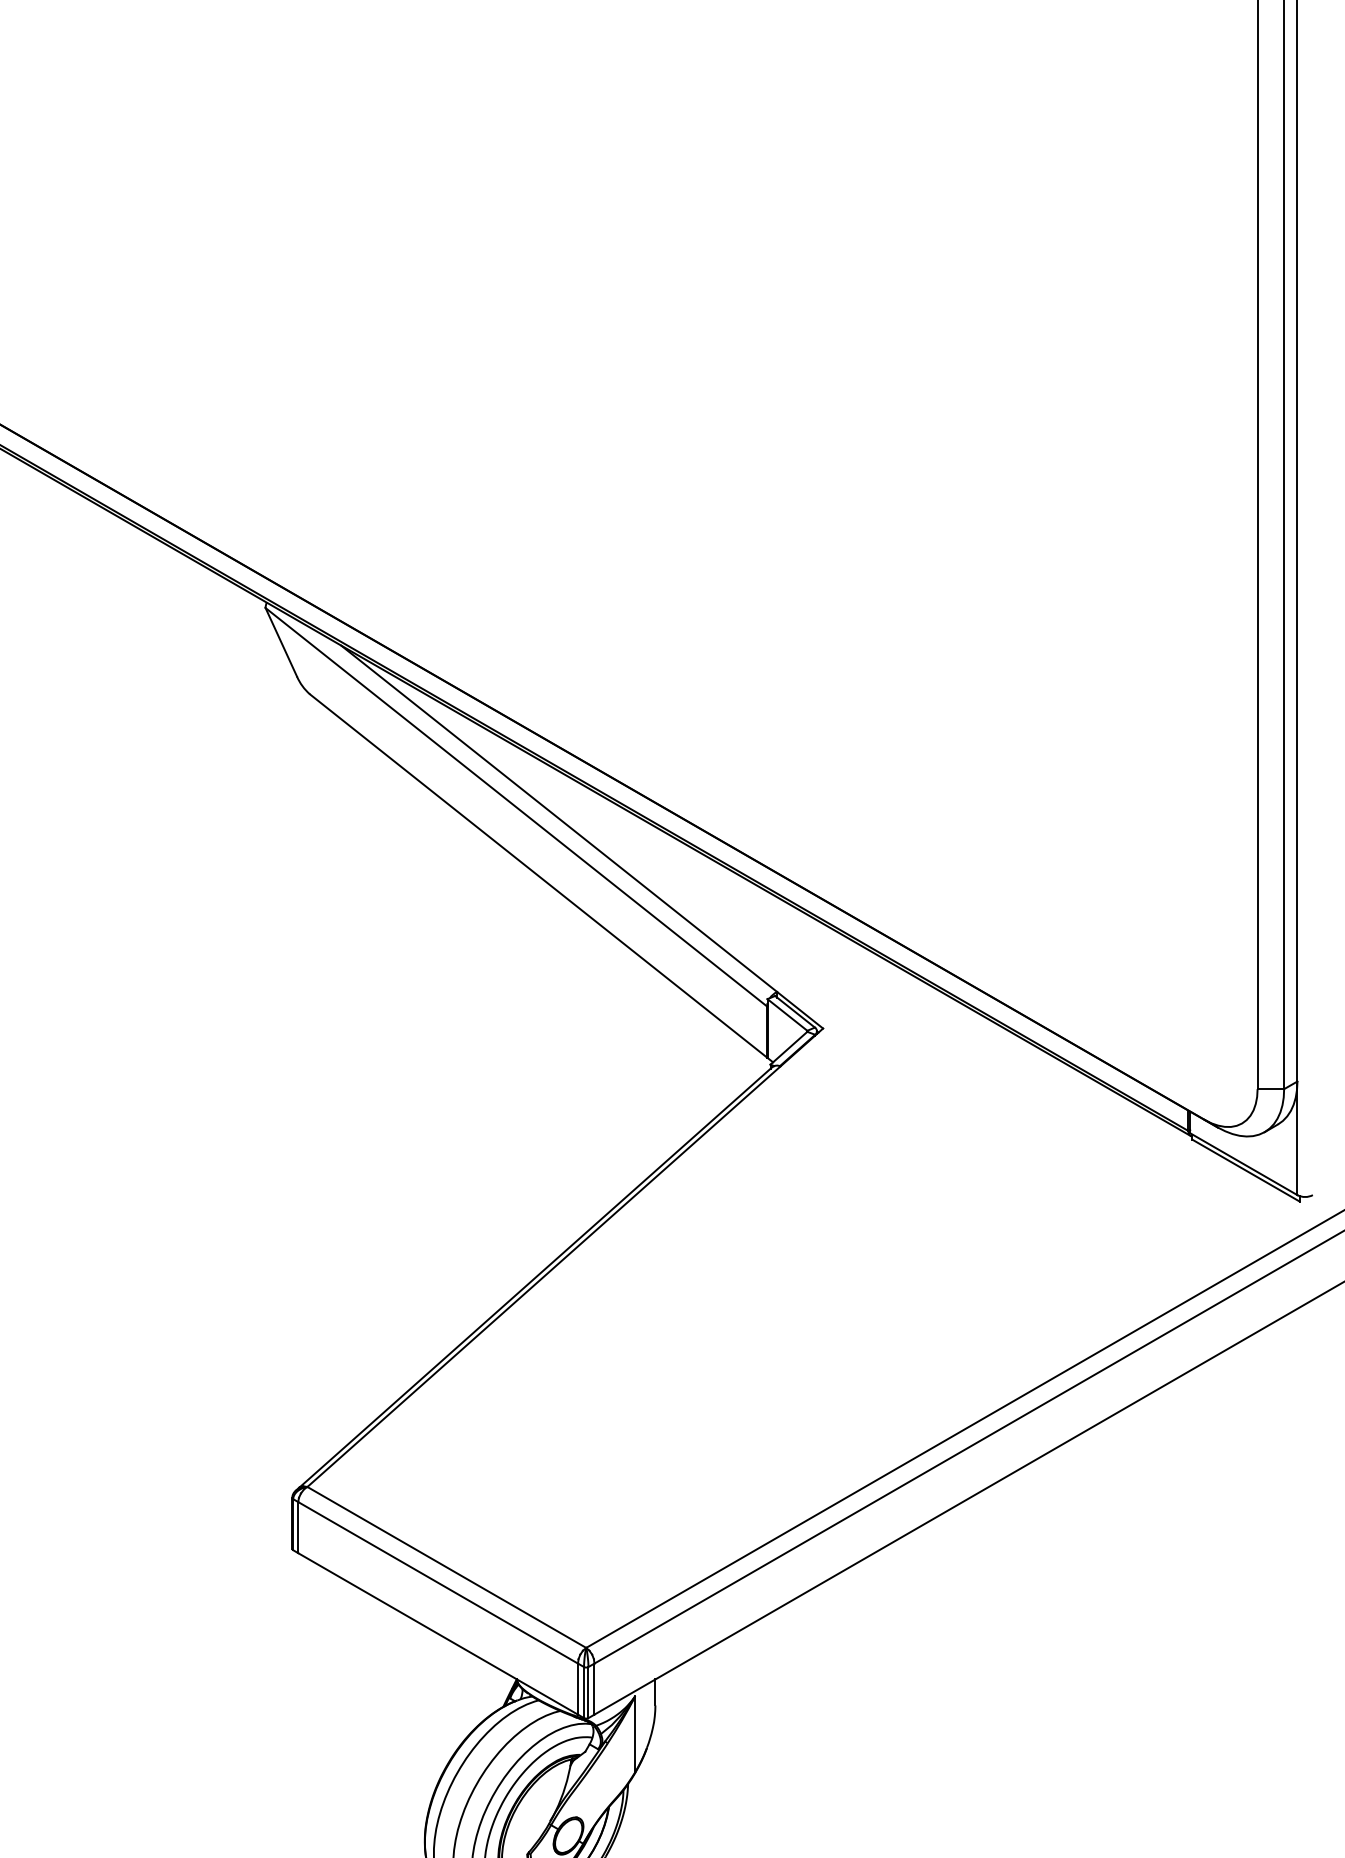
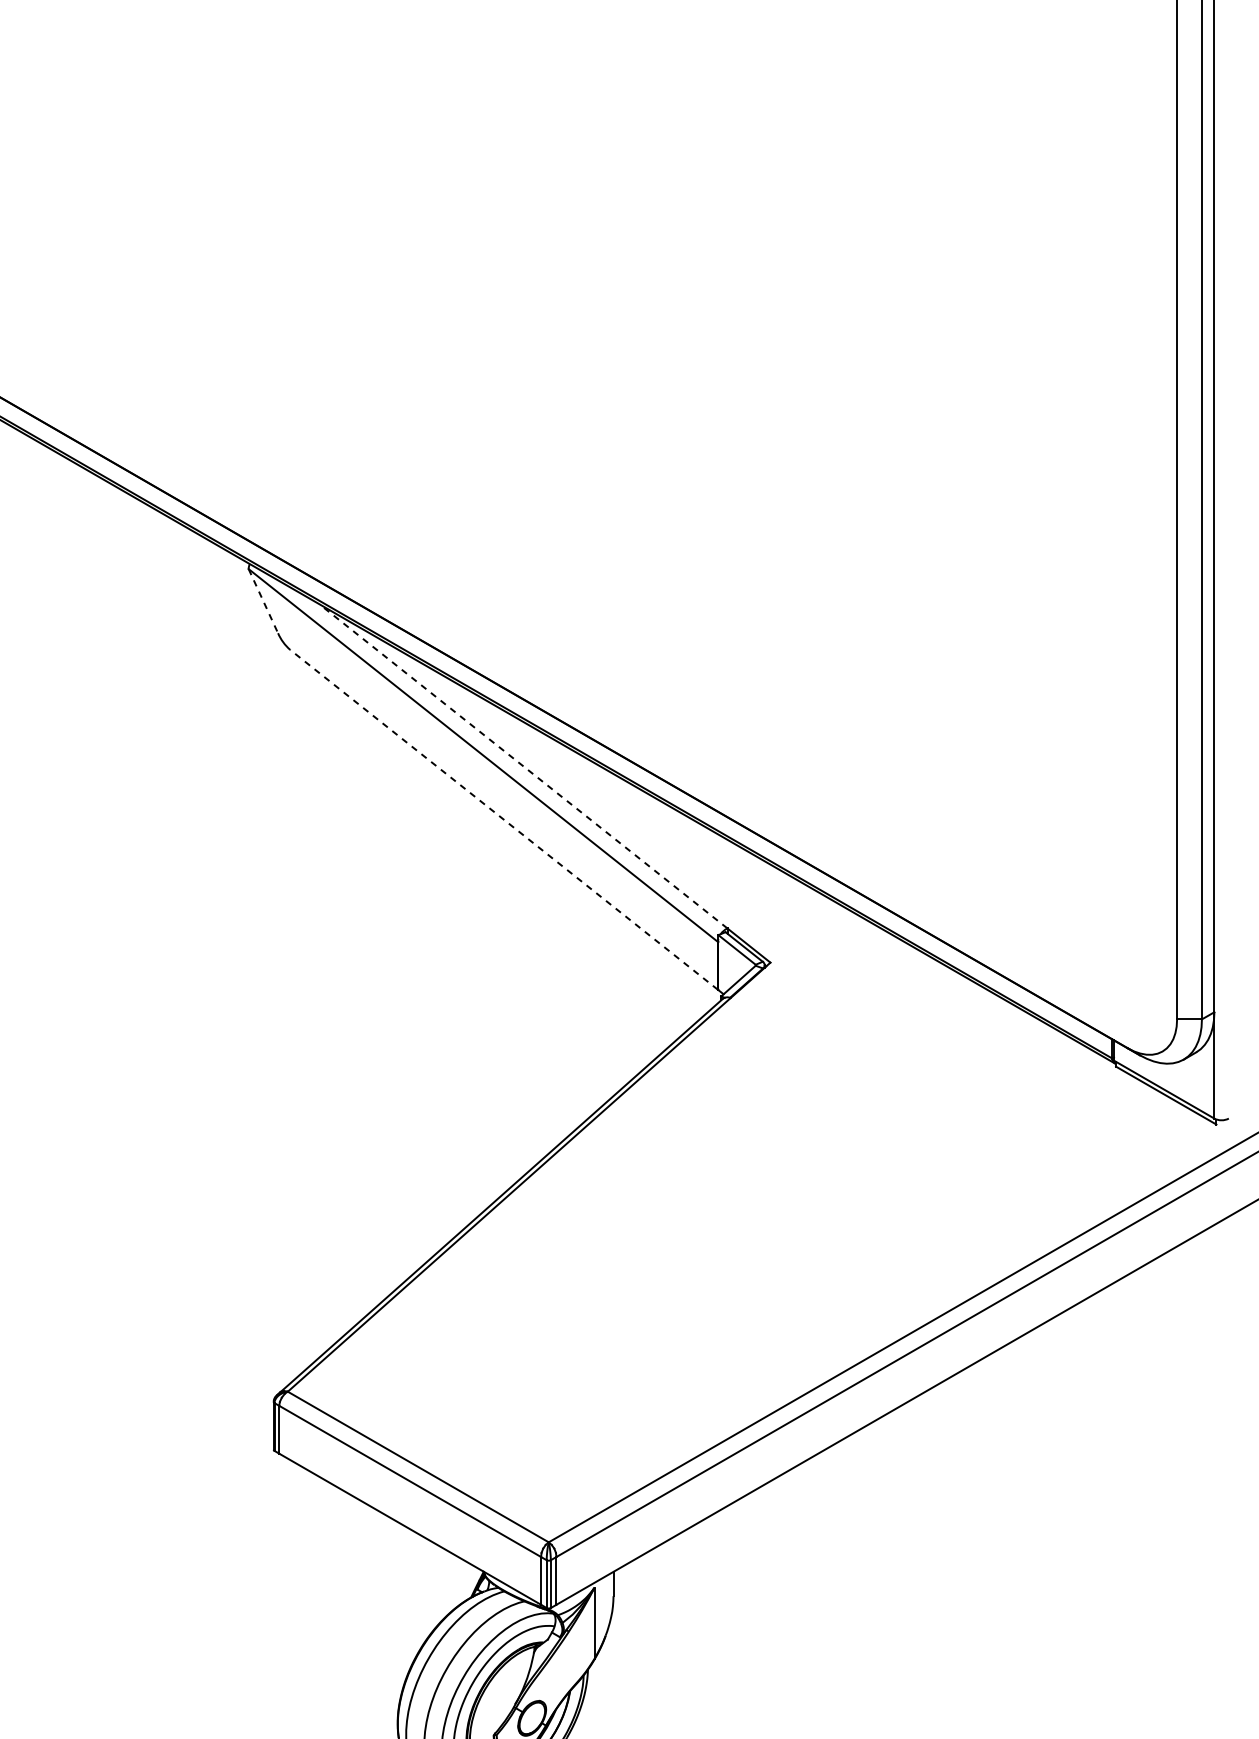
line: (281, 642) -> (263, 601), solid -> dashed
line: (558, 818) -> (522, 766), solid -> dashed
line: (538, 875) -> (504, 819), solid -> dashed

